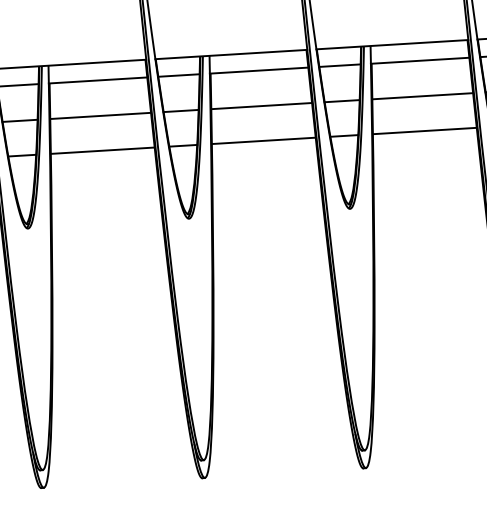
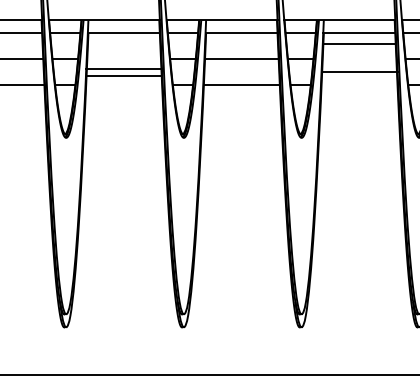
line: (422, 96) -> (359, 44), moved
line: (99, 116) -> (123, 76), moved
line: (424, 131) -> (359, 71), moved
line: (103, 150) -> (124, 68), moved

